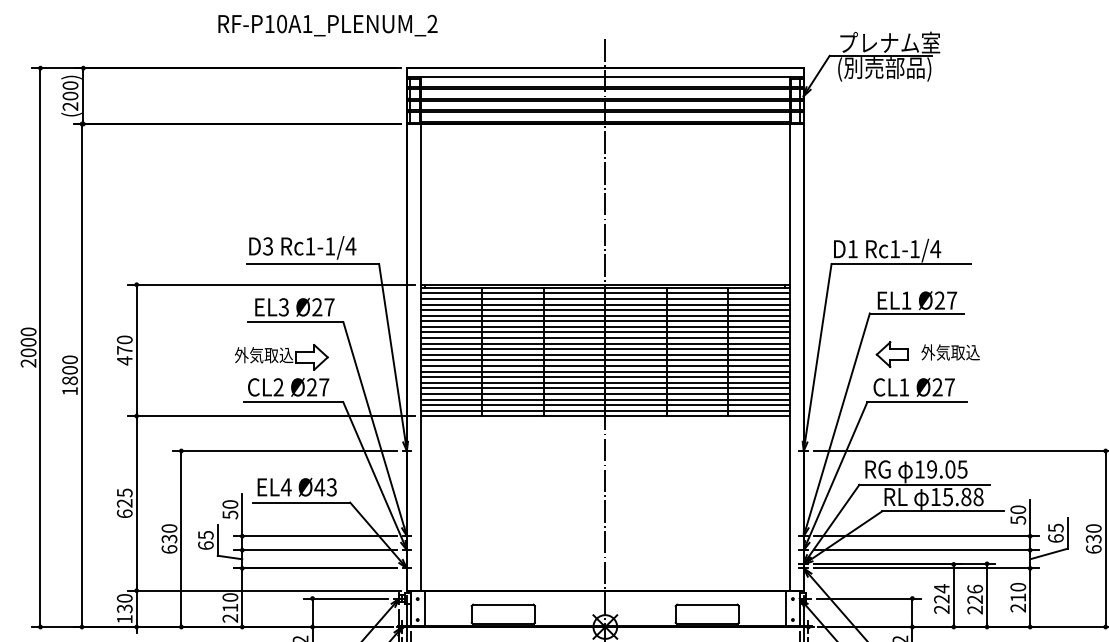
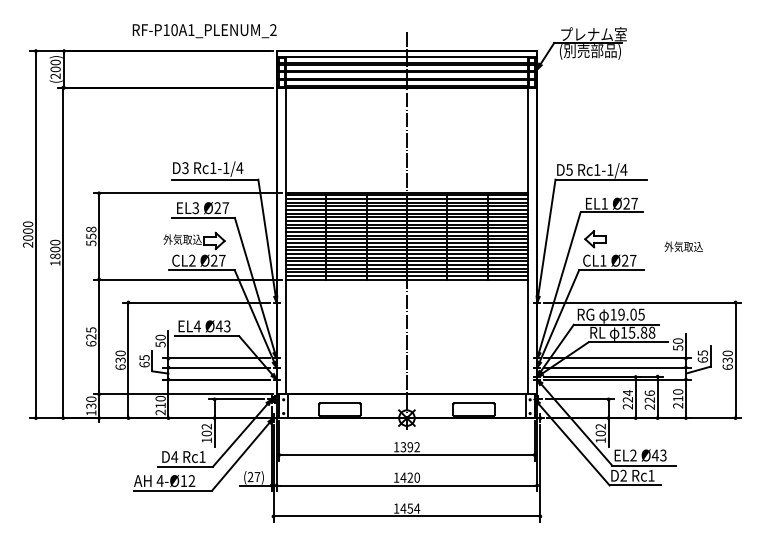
text: (327, 26) -> (204, 31), moved
text: (852, 248) -> (569, 169), D1 -> D5
text: (125, 350) -> (91, 236), 470 -> 558
text: (950, 352) -> (683, 246), moved

